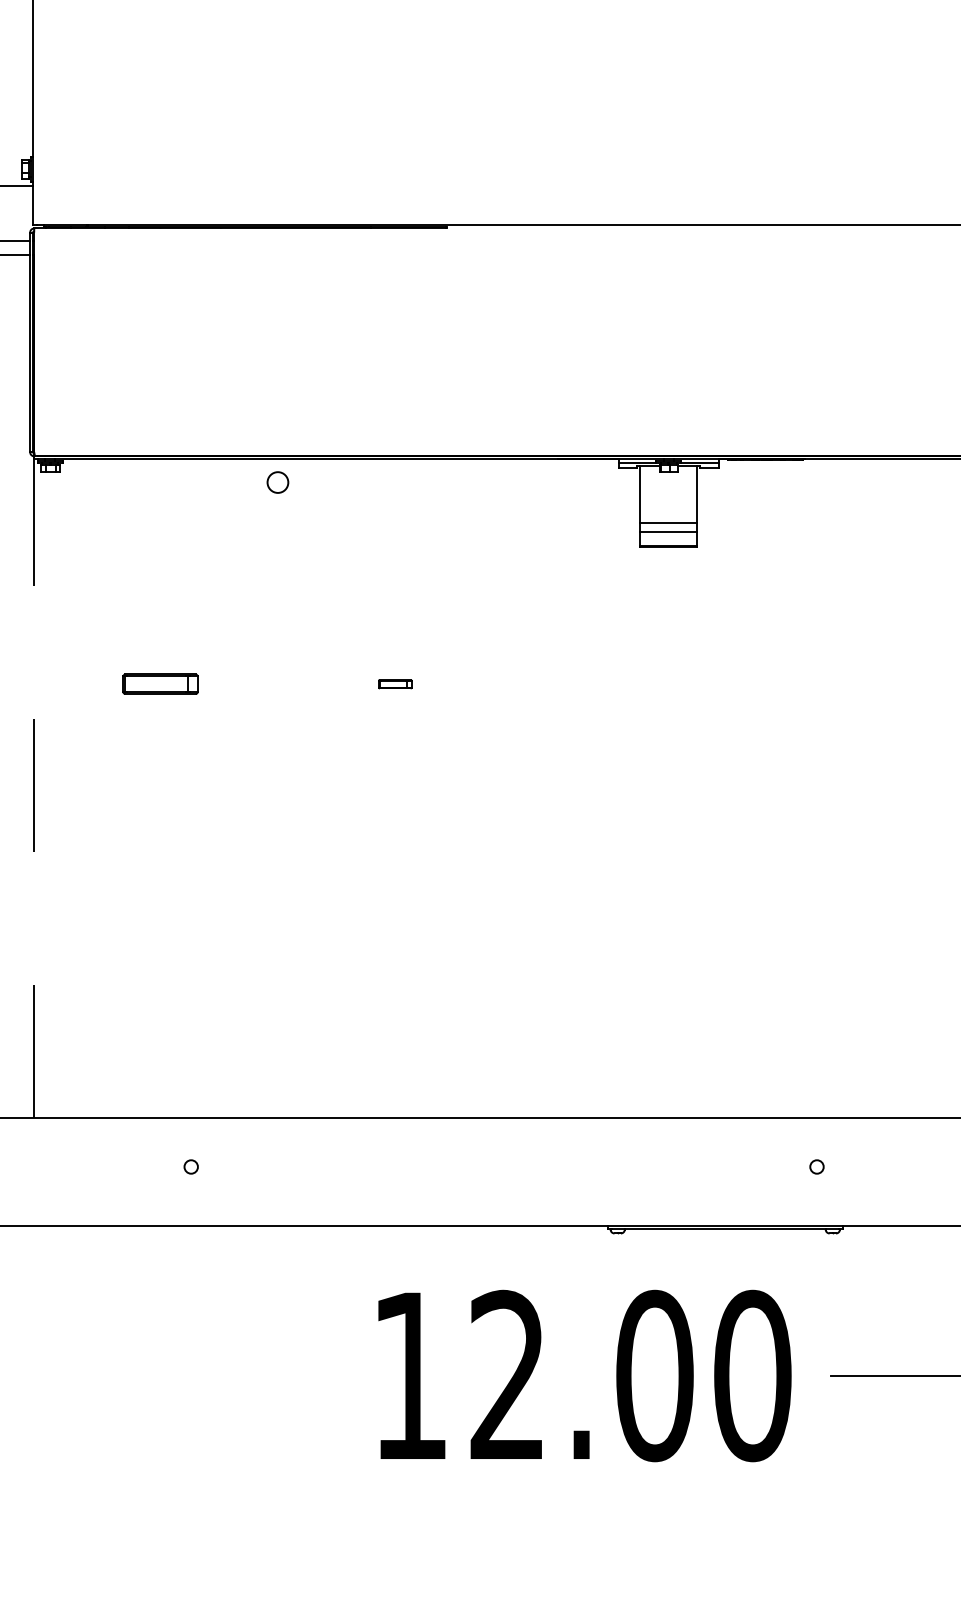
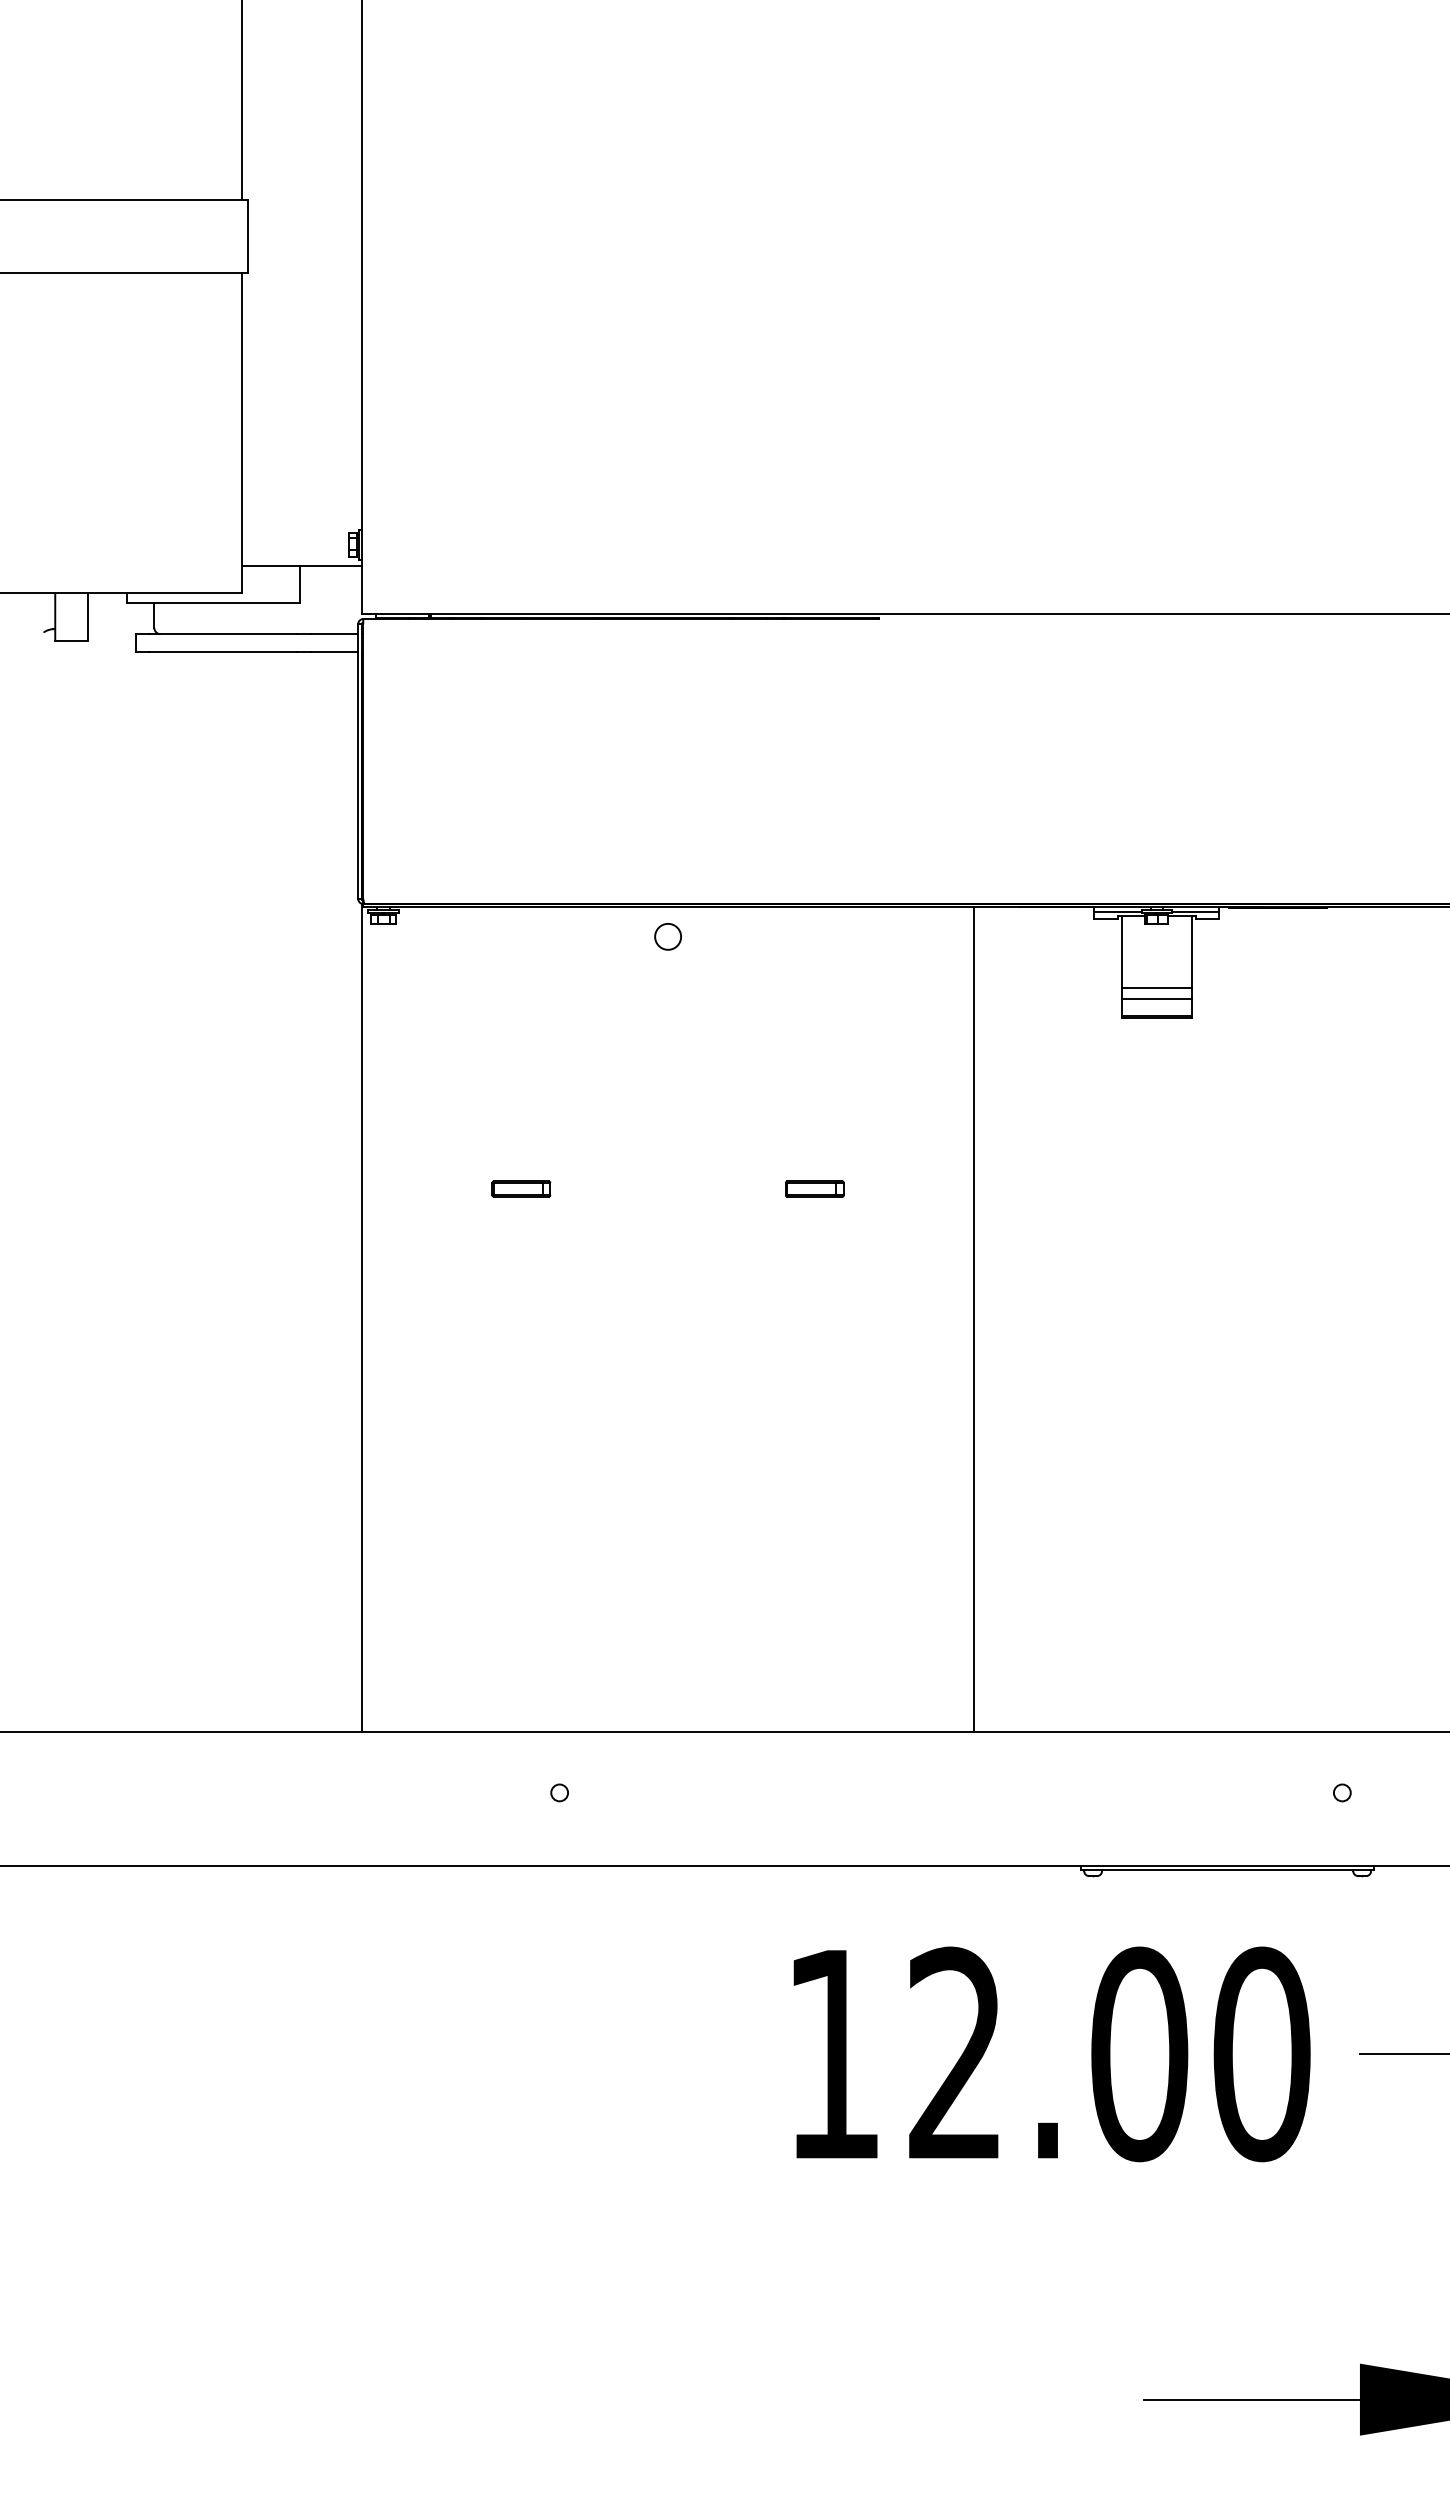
part: (160, 683) -> (521, 1188), size x0.62
part: (394, 683) -> (814, 1188), size x1.43
line: (33, 786) -> (362, 1317), dashed -> solid
line: (522, 787) -> (973, 1318), added

